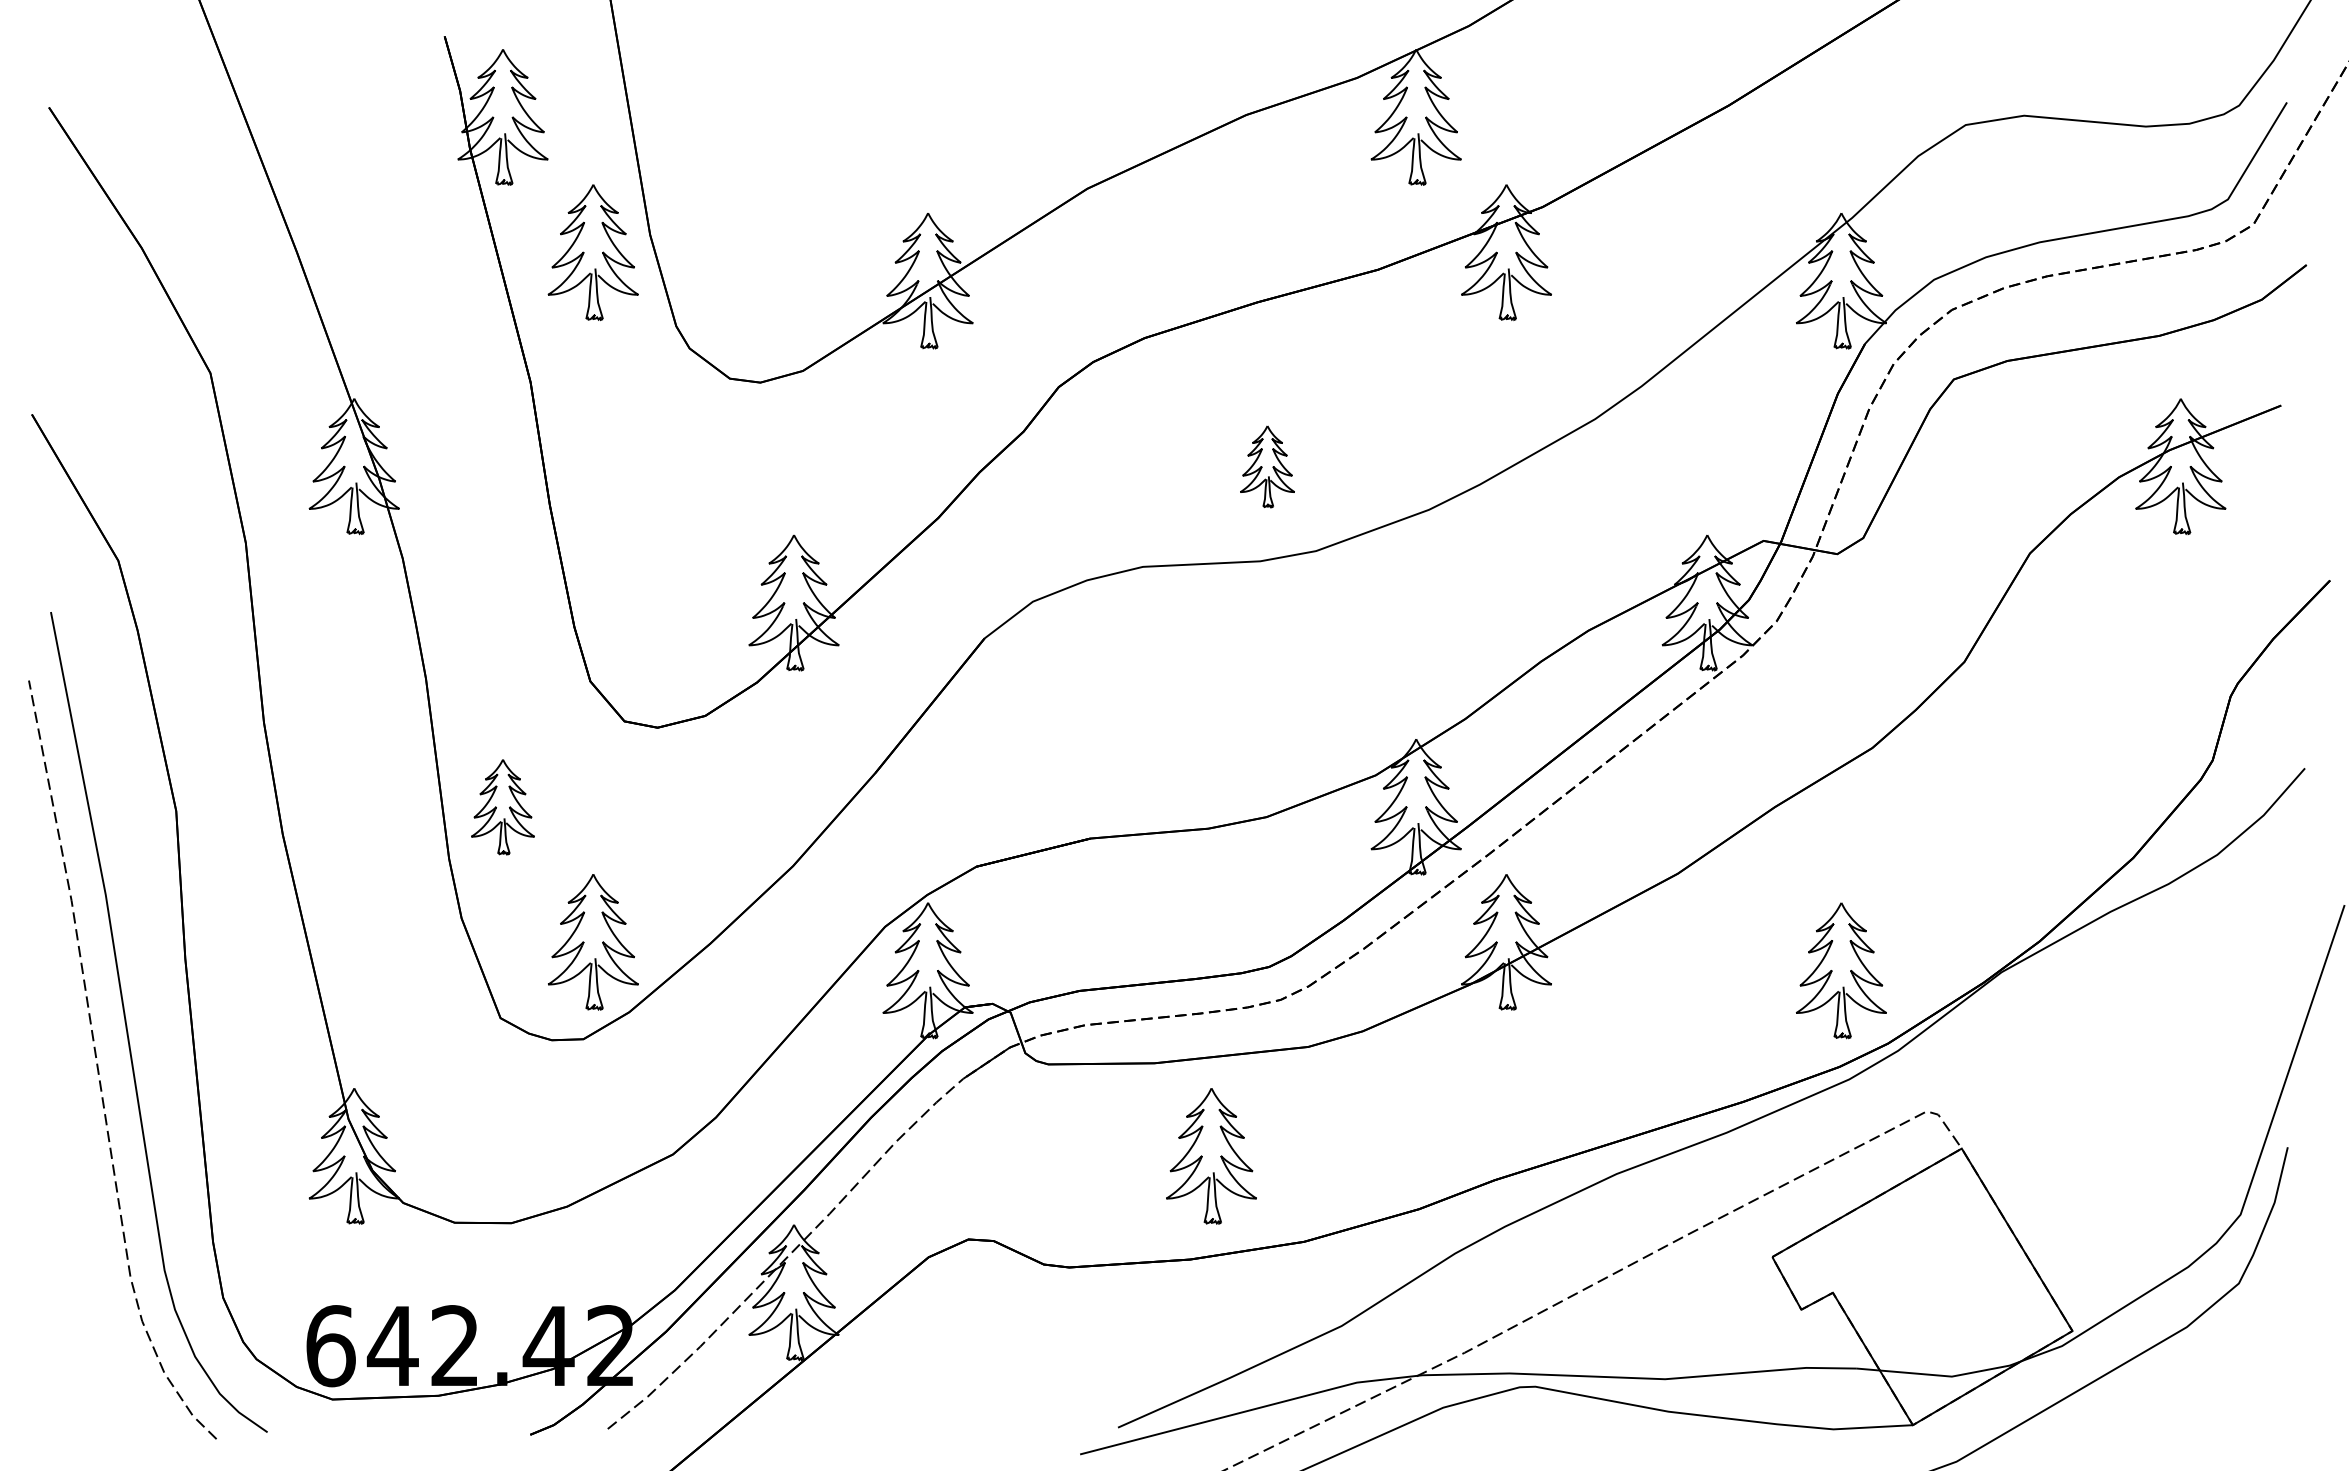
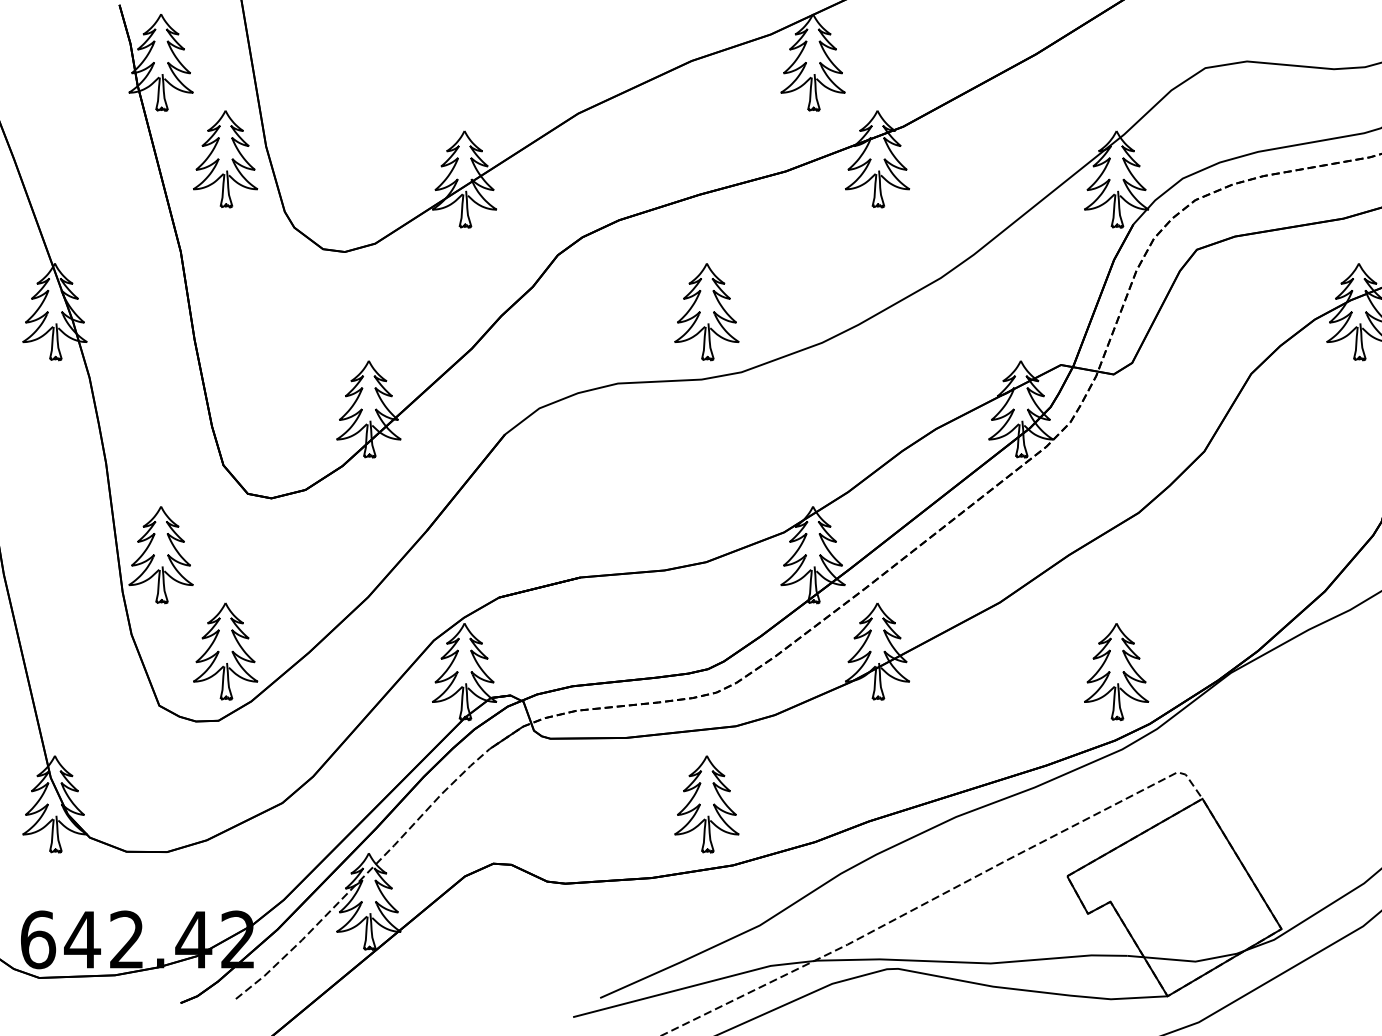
part: (1267, 466) -> (706, 311), size x1.67
part: (502, 807) -> (160, 555), size x1.43
part: (1211, 1156) -> (706, 804), moved

